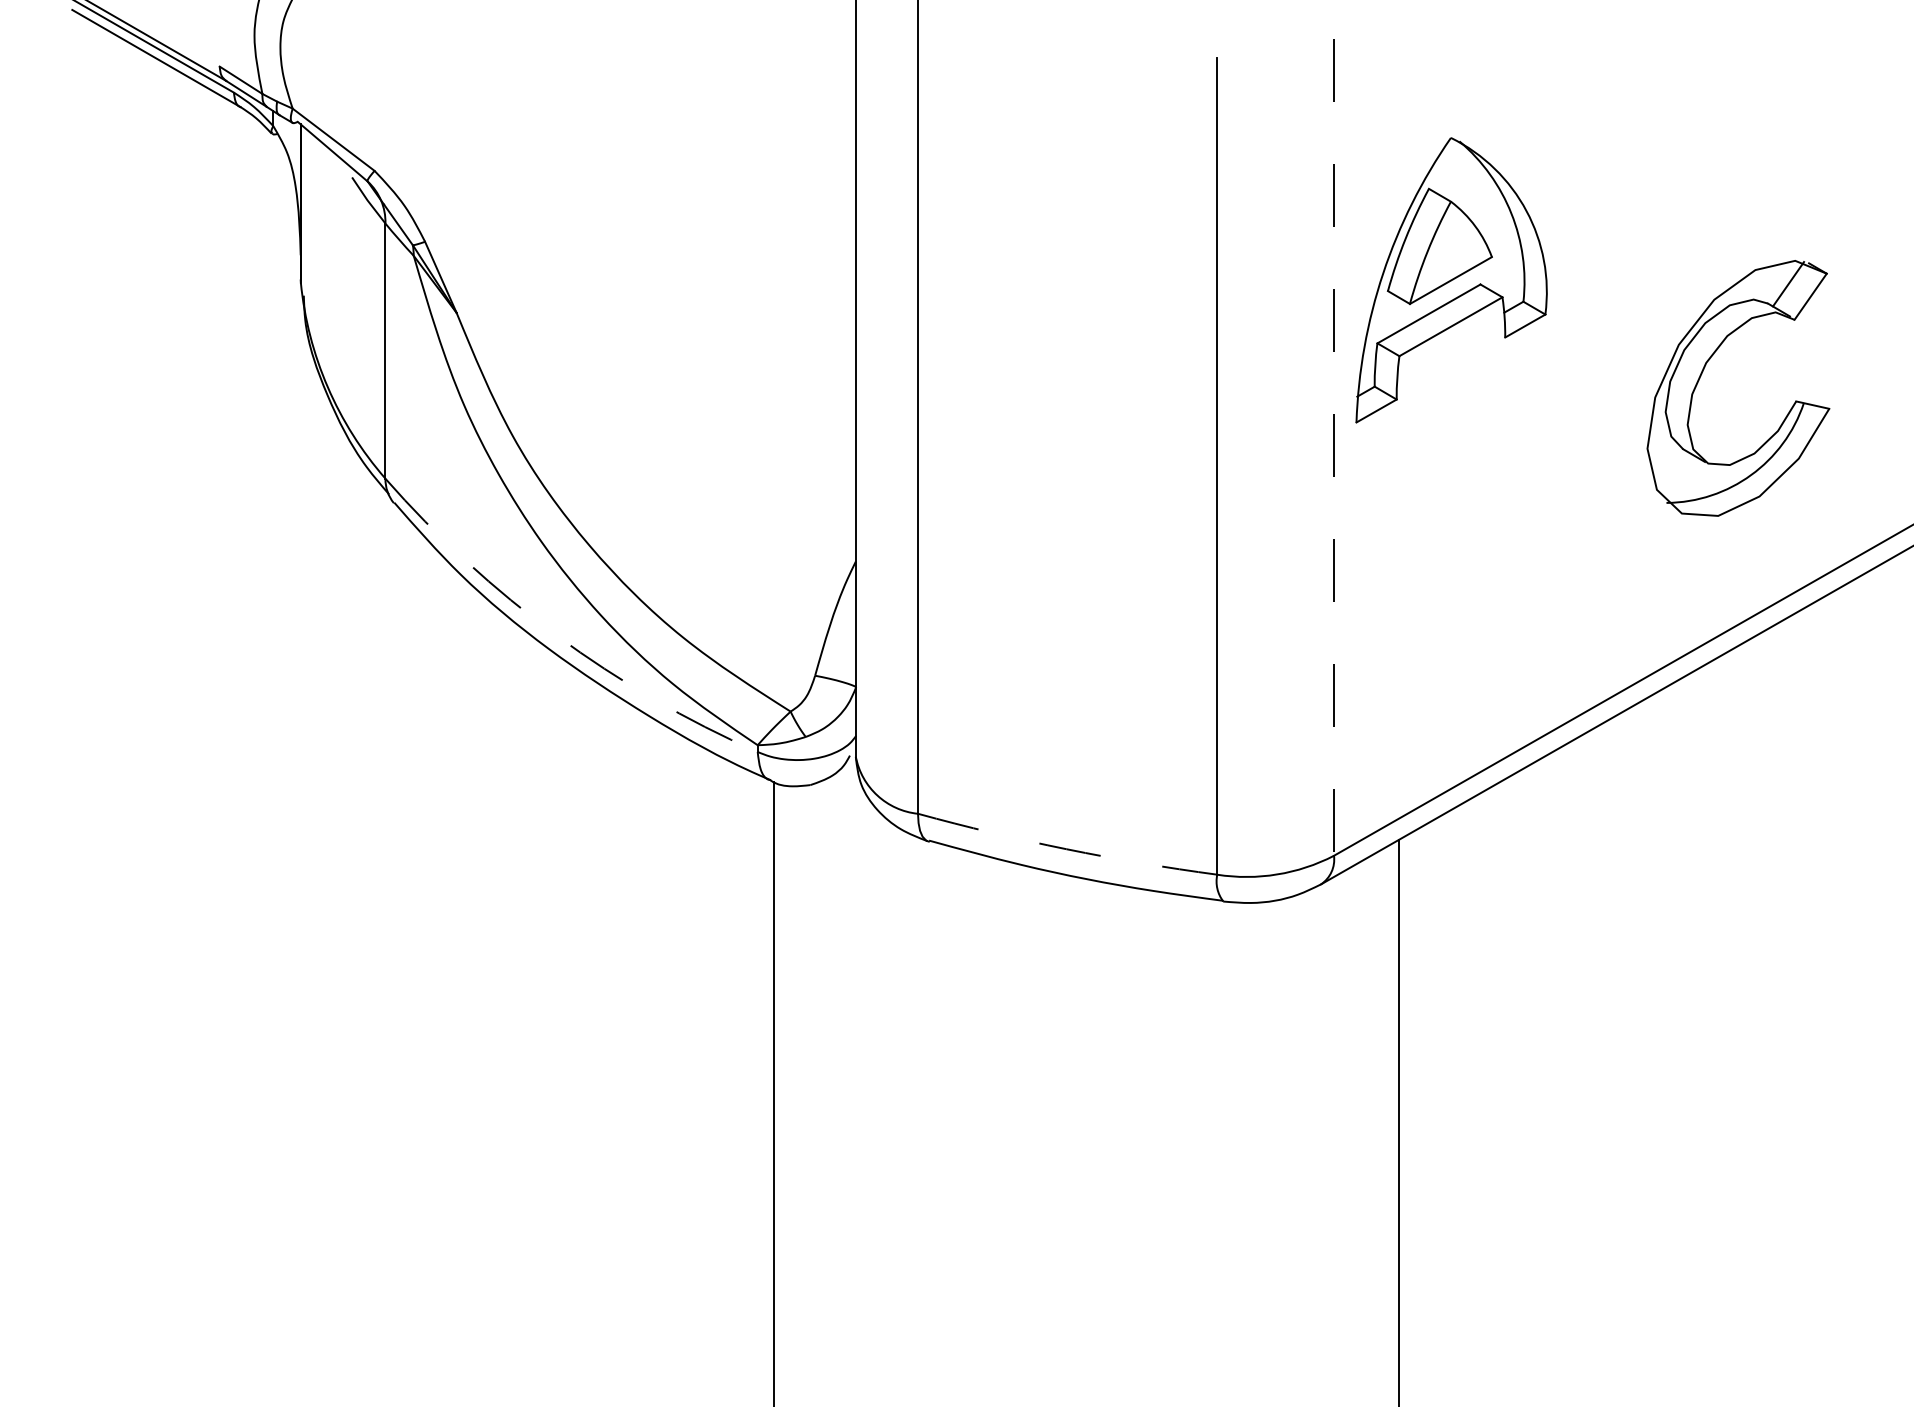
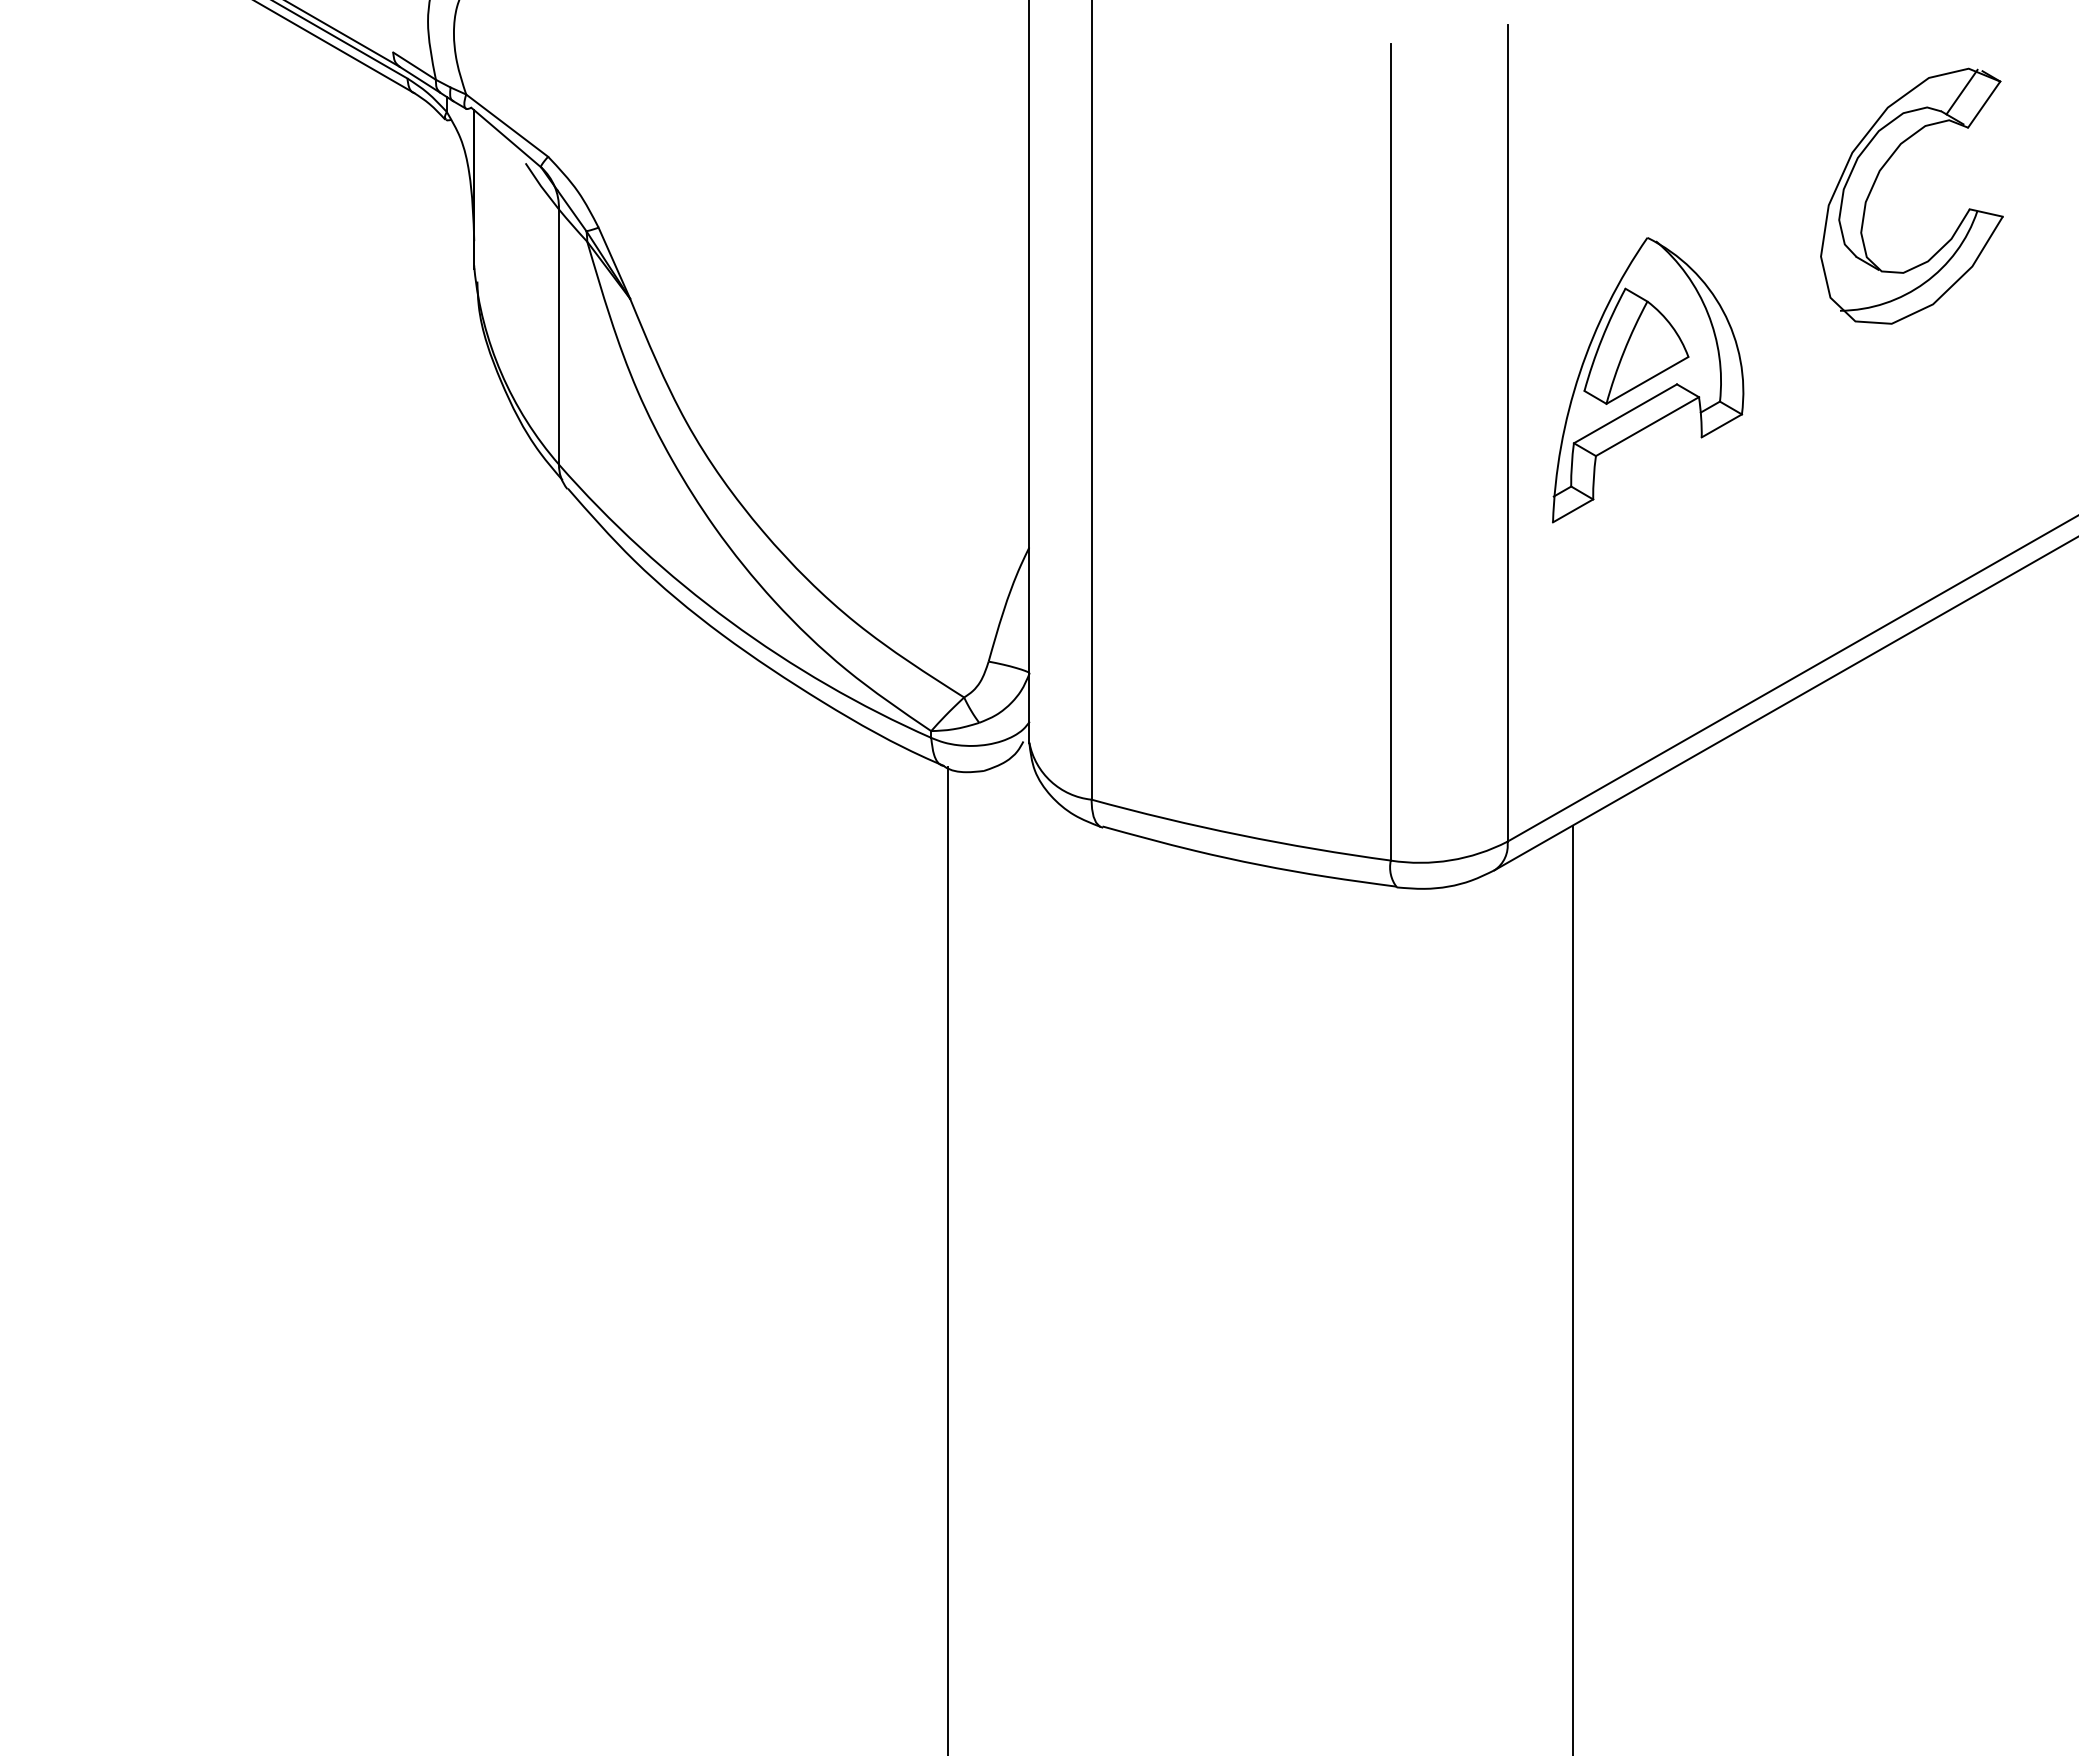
part: (1451, 280) -> (1648, 380), moved
part: (1701, 375) -> (1875, 183), moved
line: (1333, 447) -> (1507, 433), dashed -> solid
arc: (556, 635) -> (730, 621), dashed -> solid
arc: (1066, 849) -> (1240, 835), dashed -> solid

